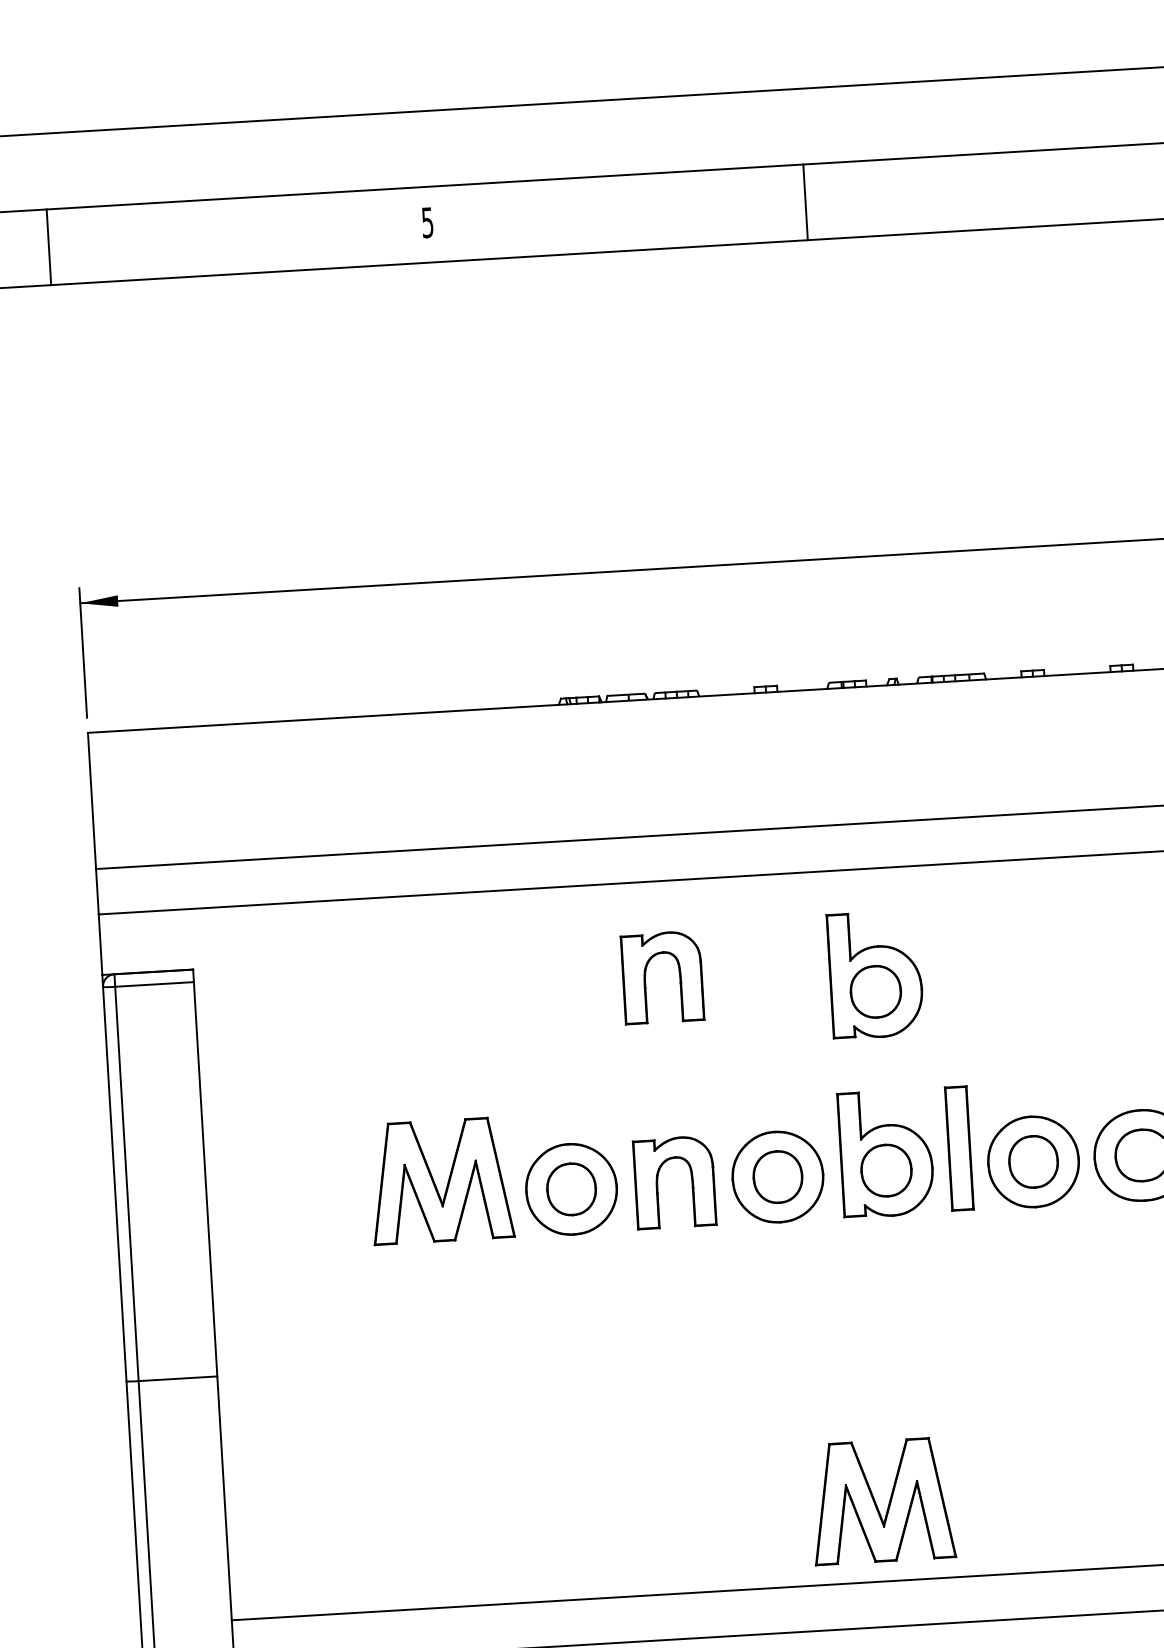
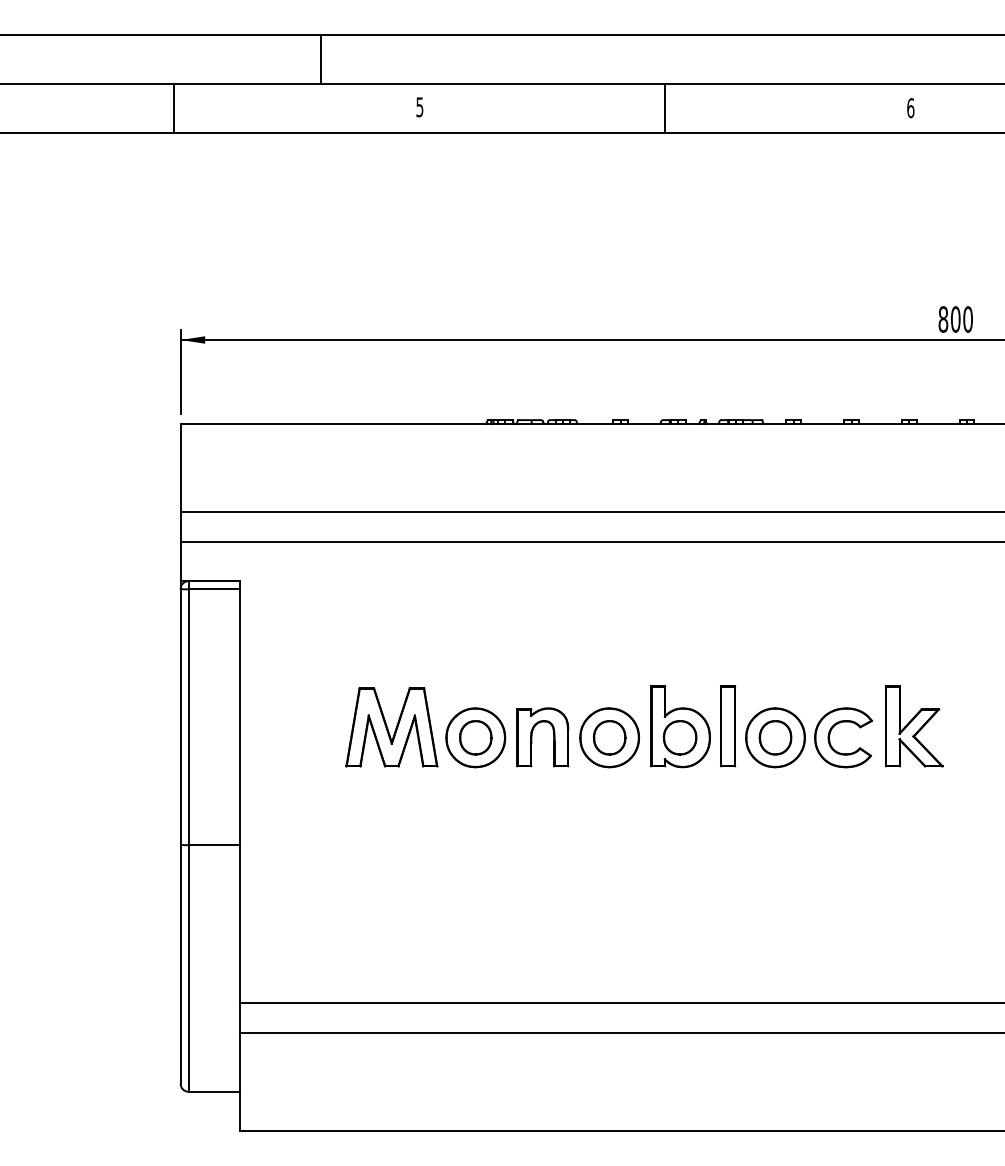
line: (271, 158) -> (321, 59), added
part: (875, 974) -> (680, 610), removed
part: (646, 978) -> (532, 604), removed
part: (881, 1501) -> (664, 951), removed

